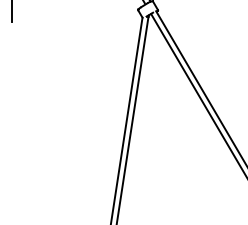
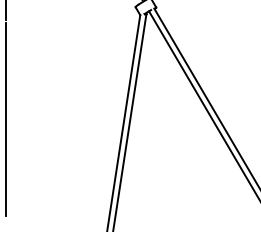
line: (12, 119) -> (6, 119), added

